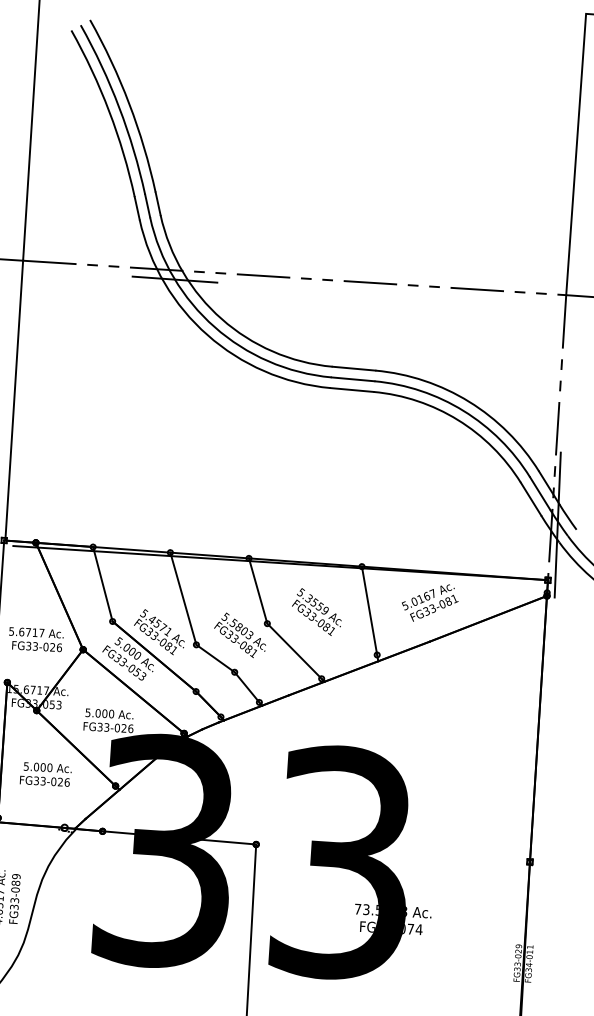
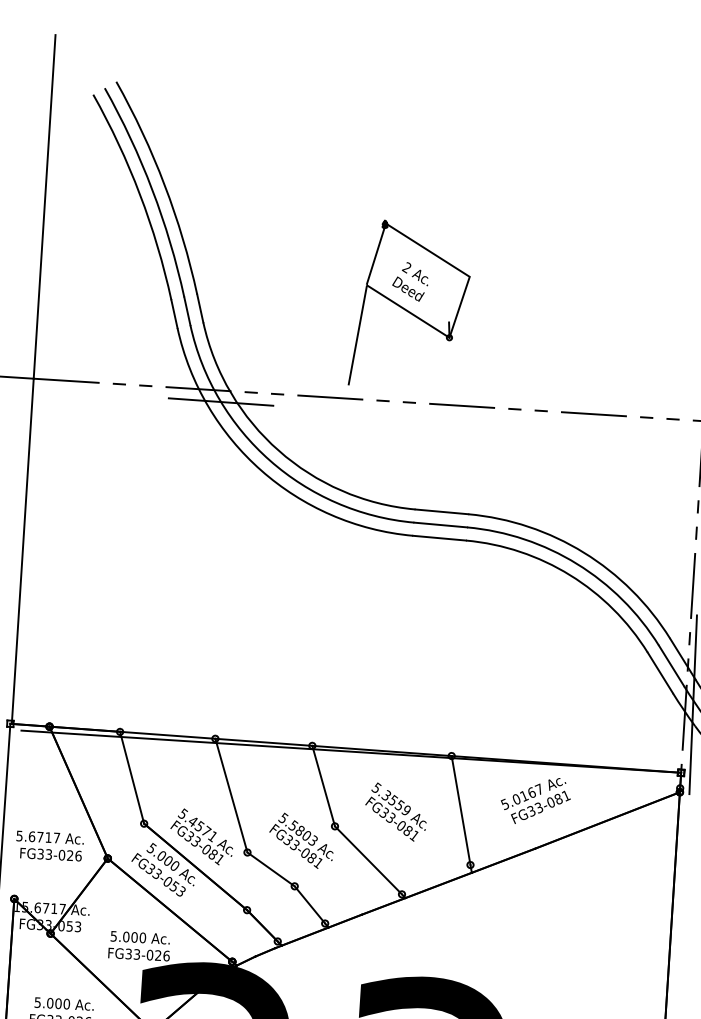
part: (327, 198) -> (409, 301), added

